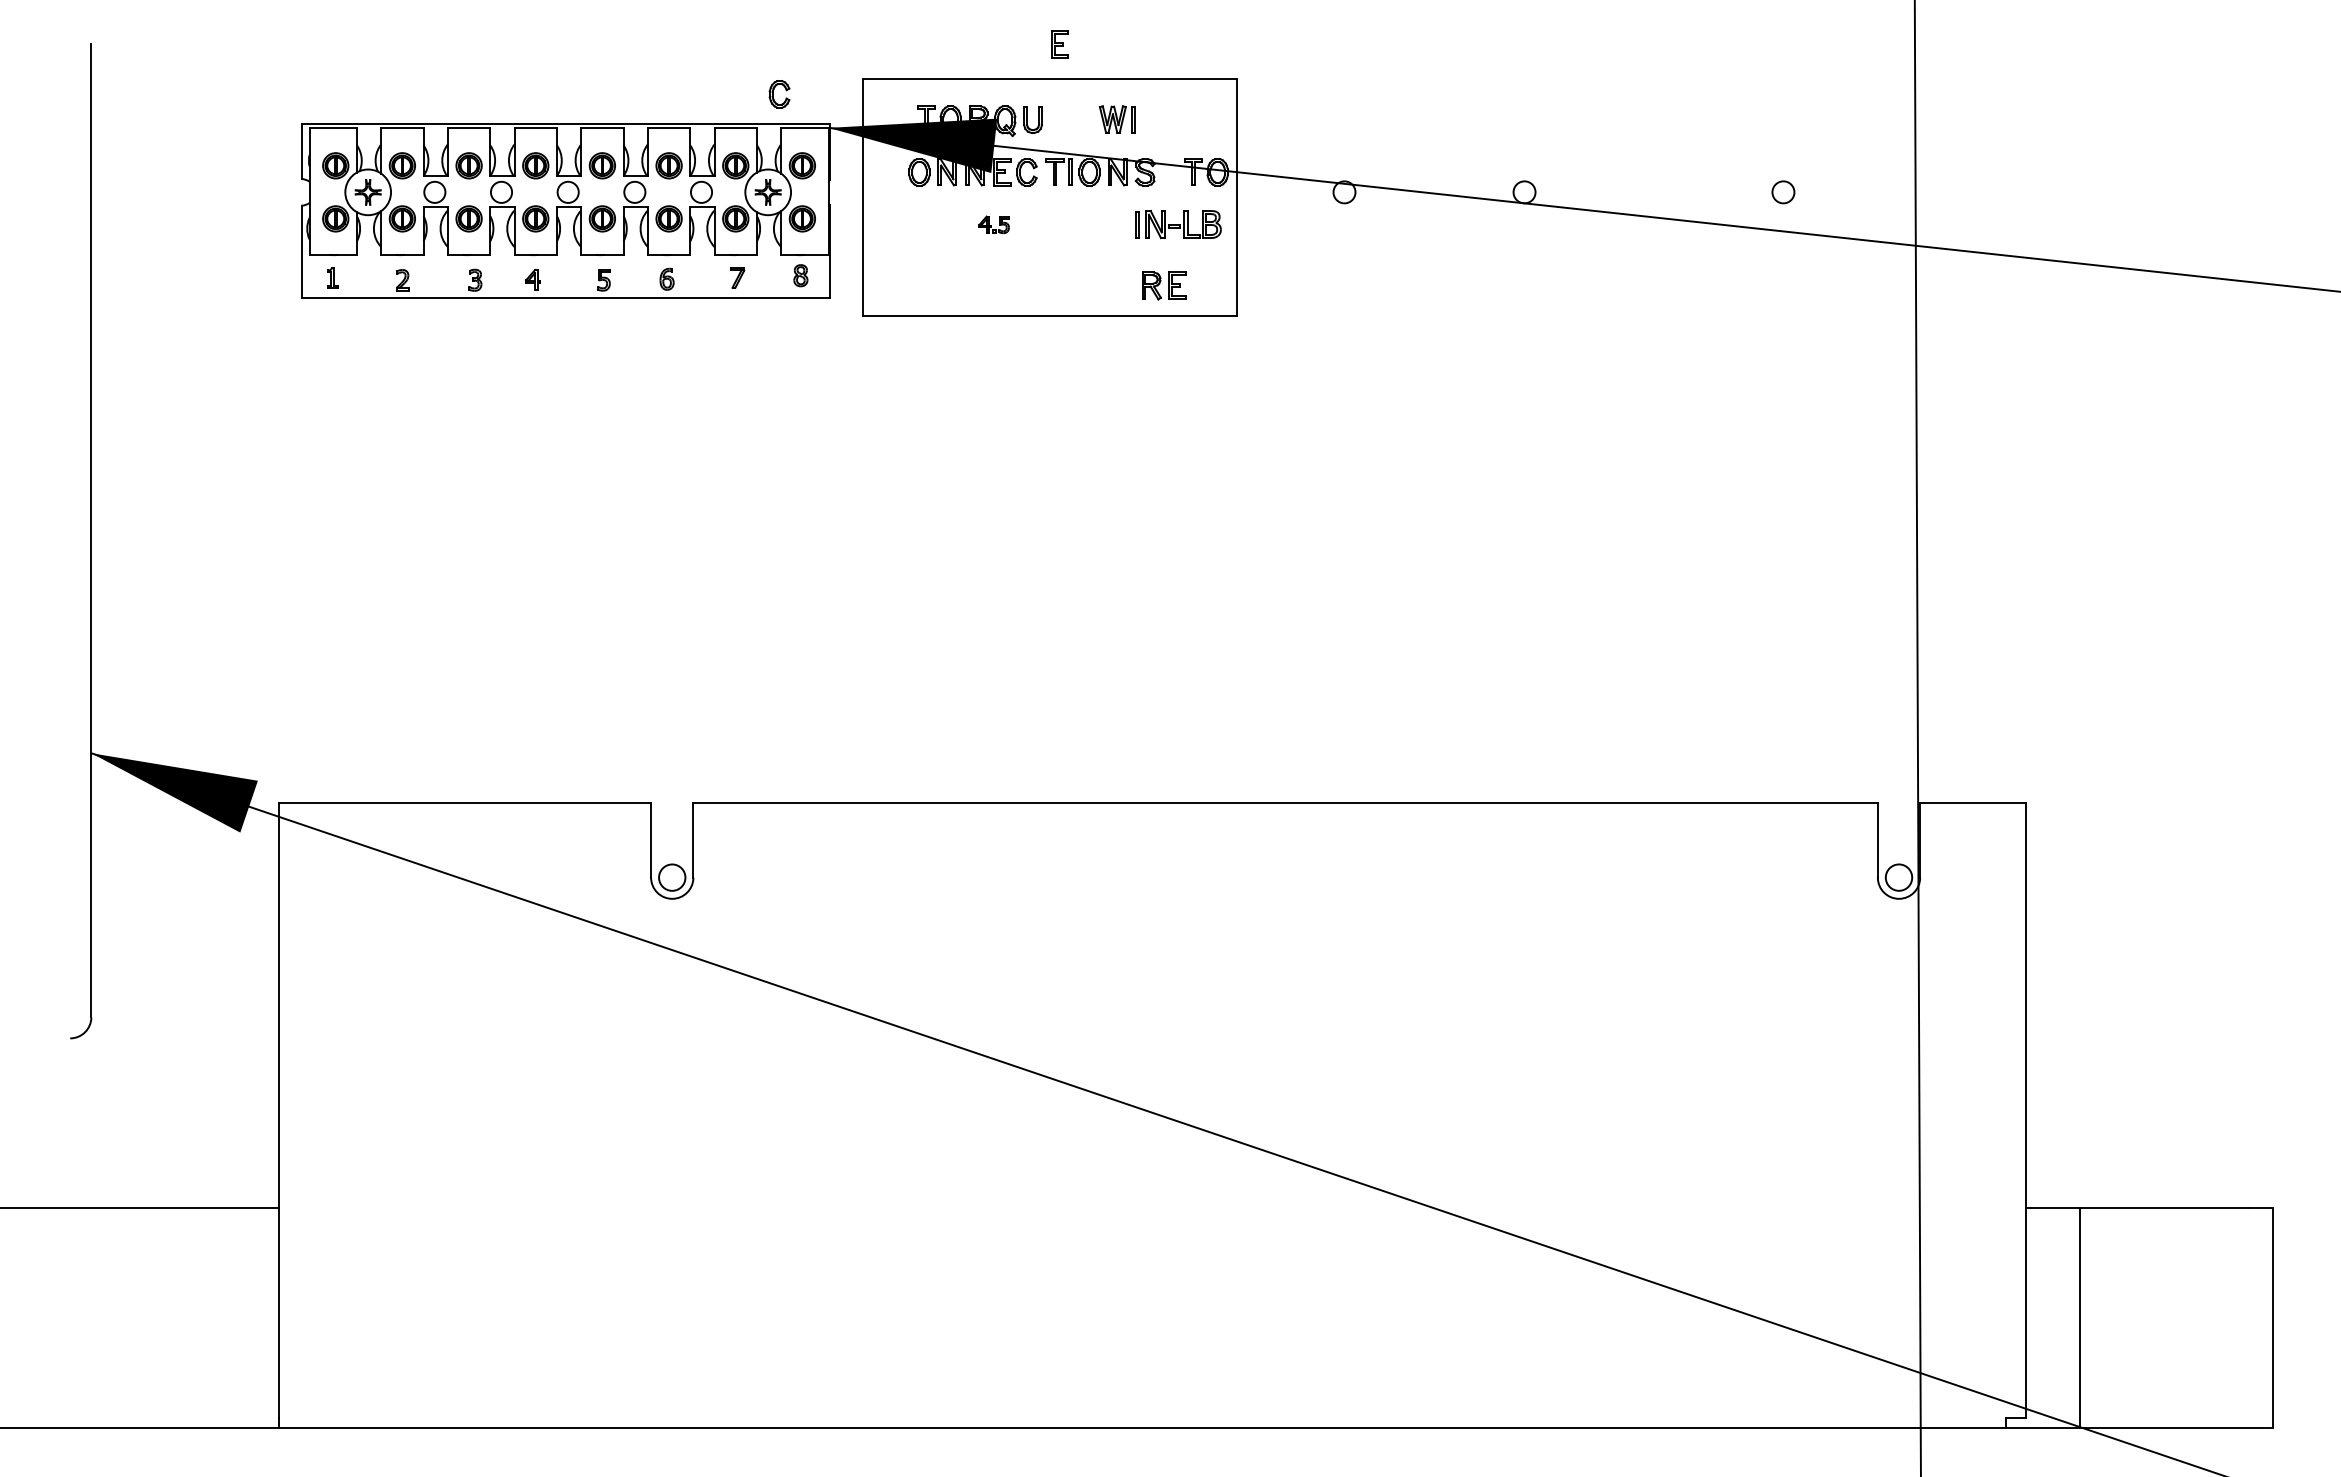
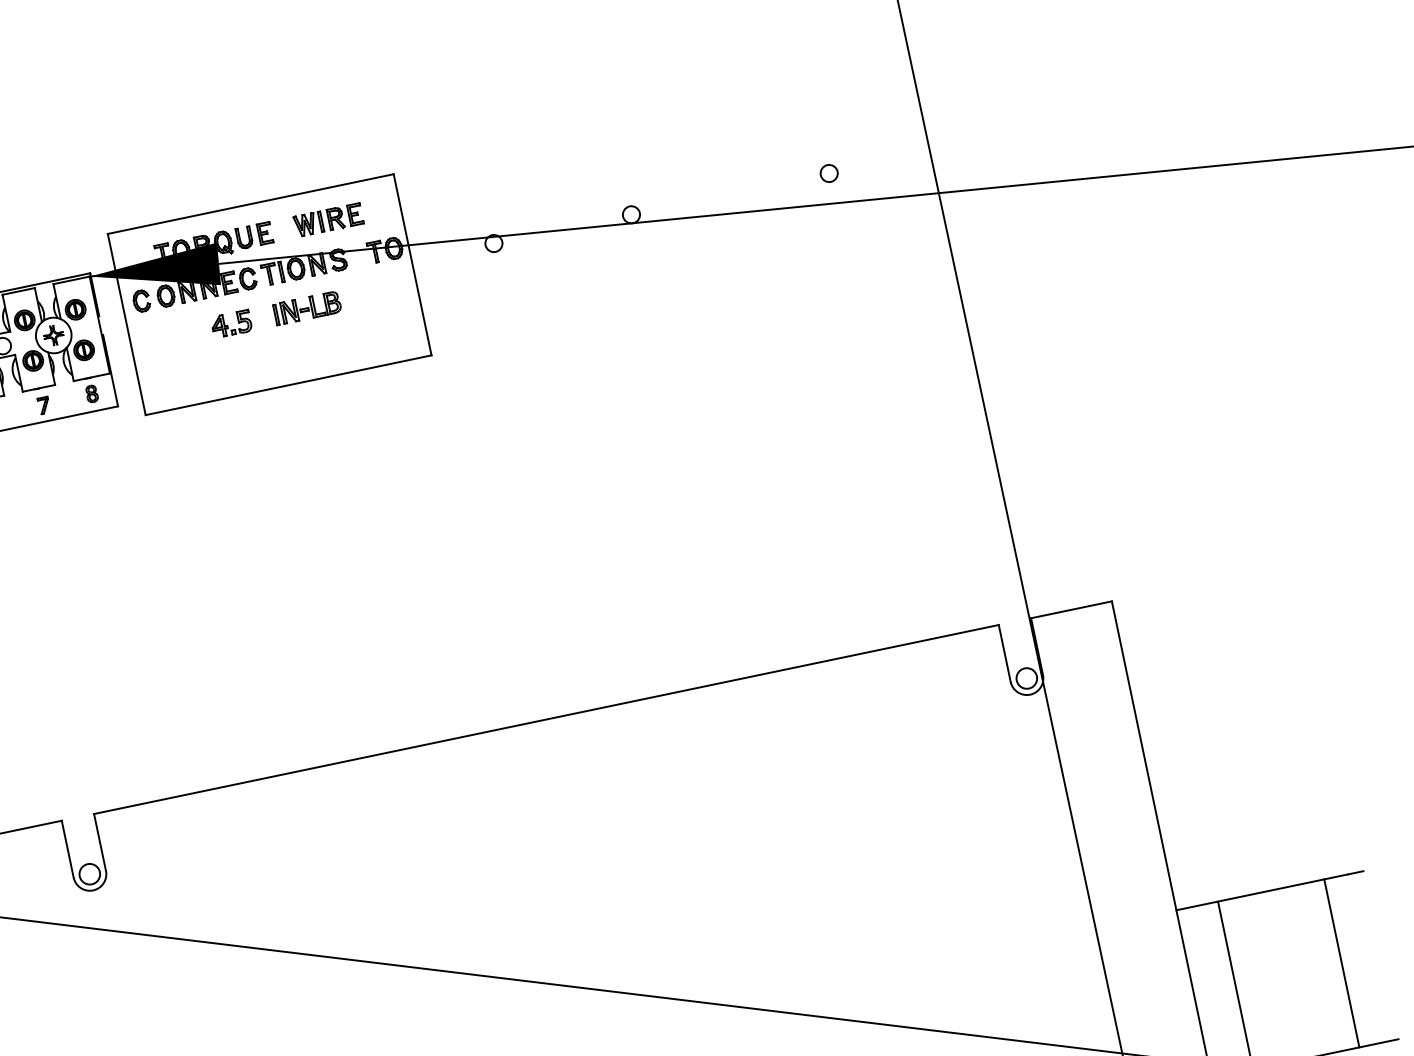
part: (1059, 44) -> (264, 233), moved
part: (779, 94) -> (141, 301), moved
part: (993, 224) -> (230, 324), size x1.67
part: (1178, 224) -> (307, 308), moved
part: (1164, 285) -> (345, 216), moved
line: (2272, 1317) -> (1341, 963), moved

